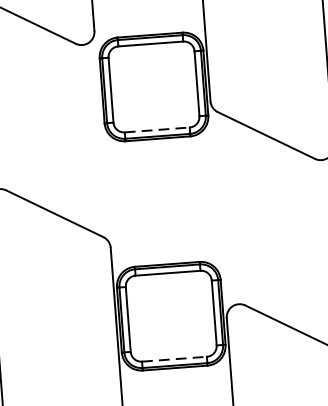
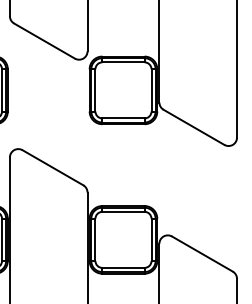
line: (157, 130) -> (123, 118), dashed -> solid
line: (174, 358) -> (123, 267), dashed -> solid

